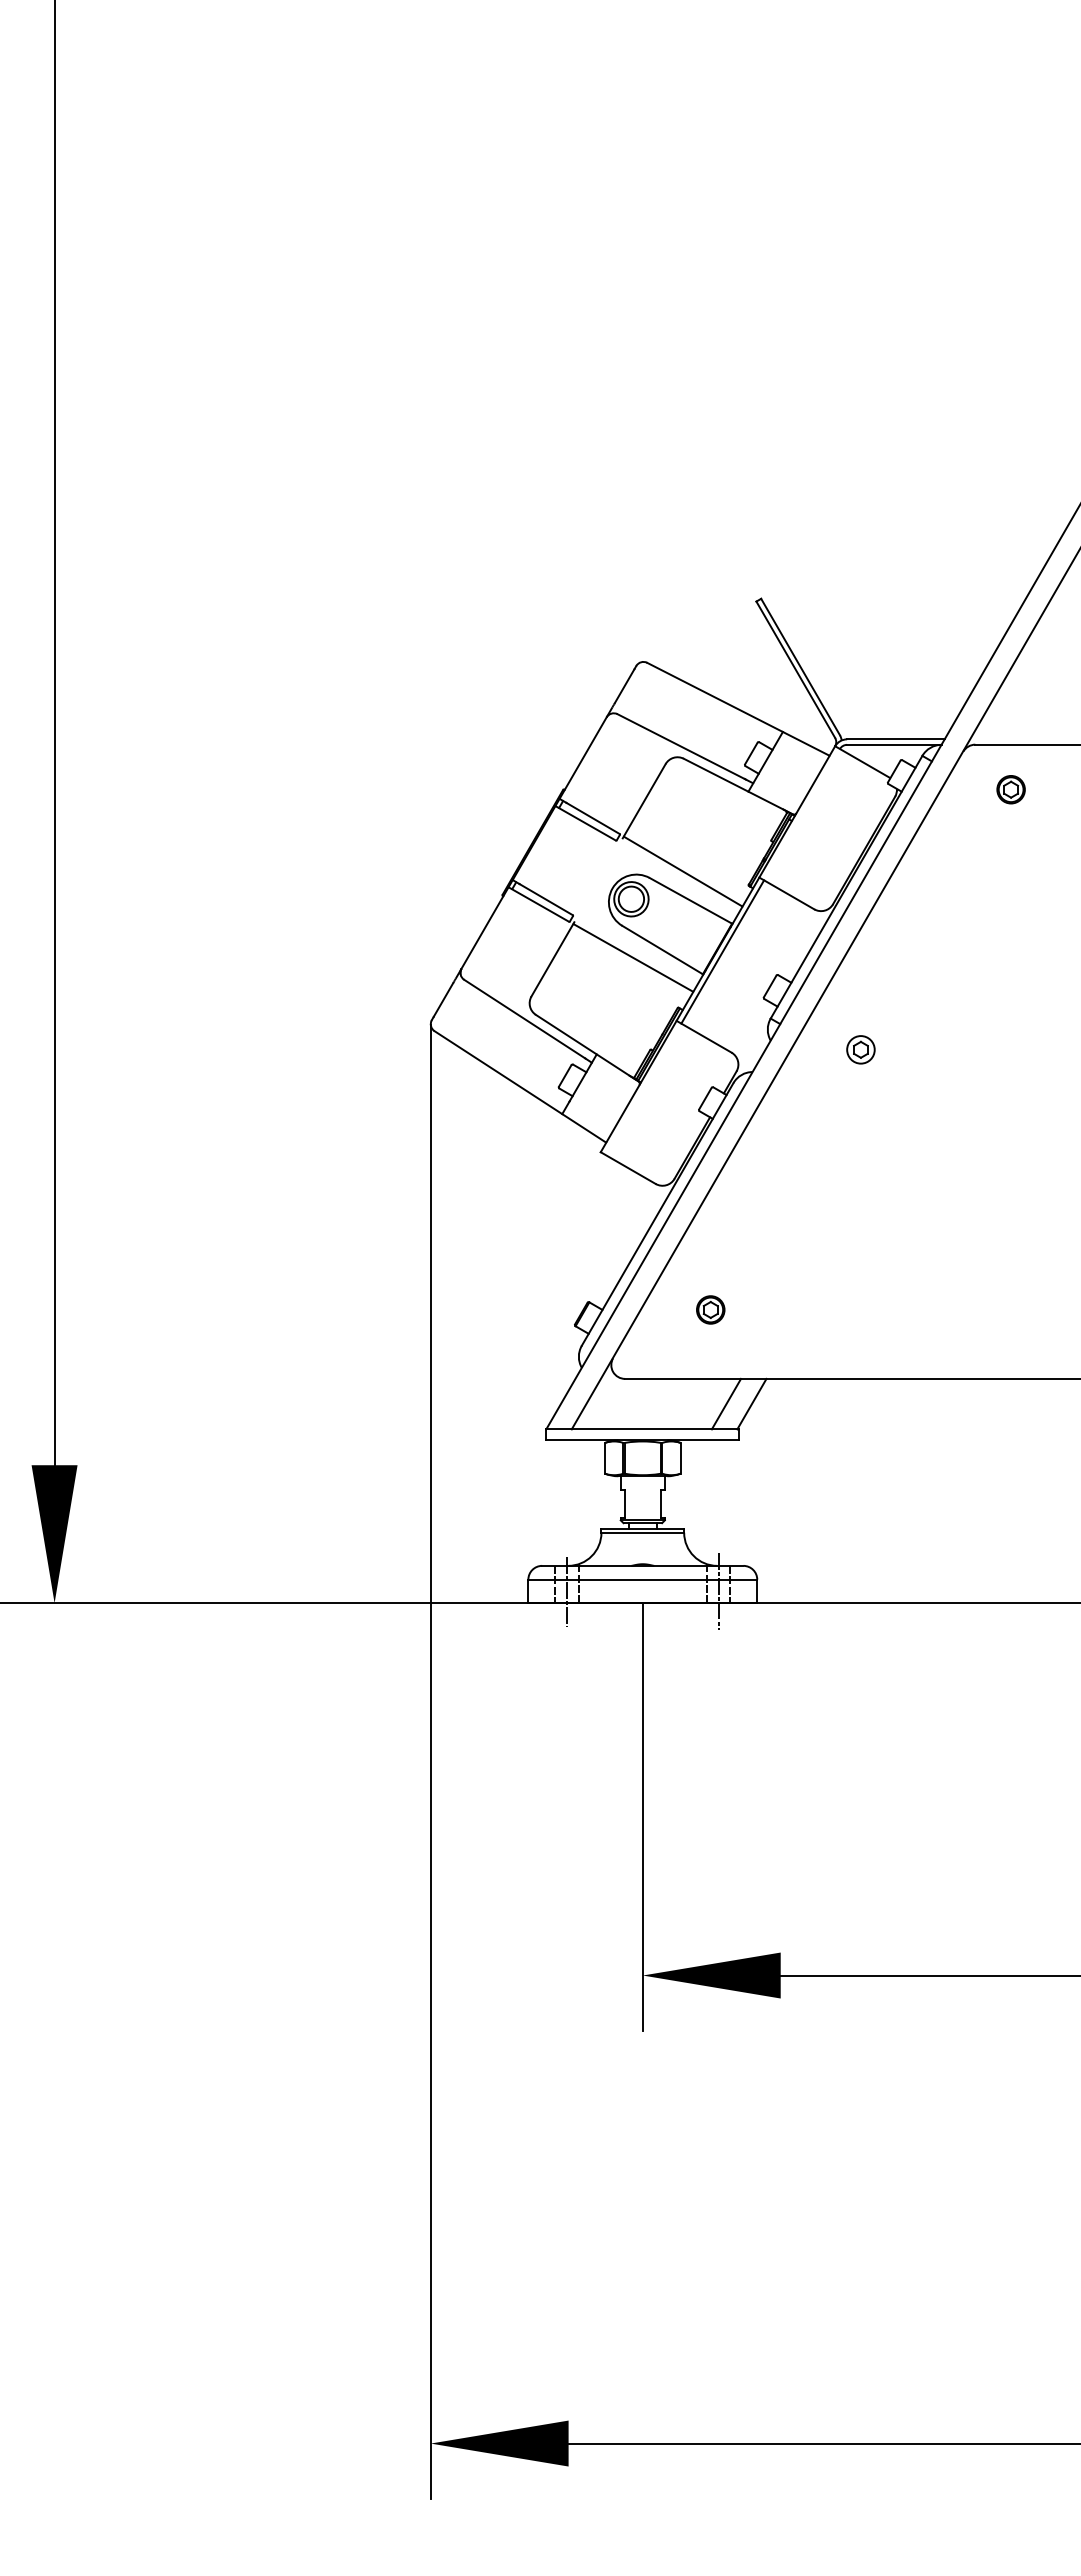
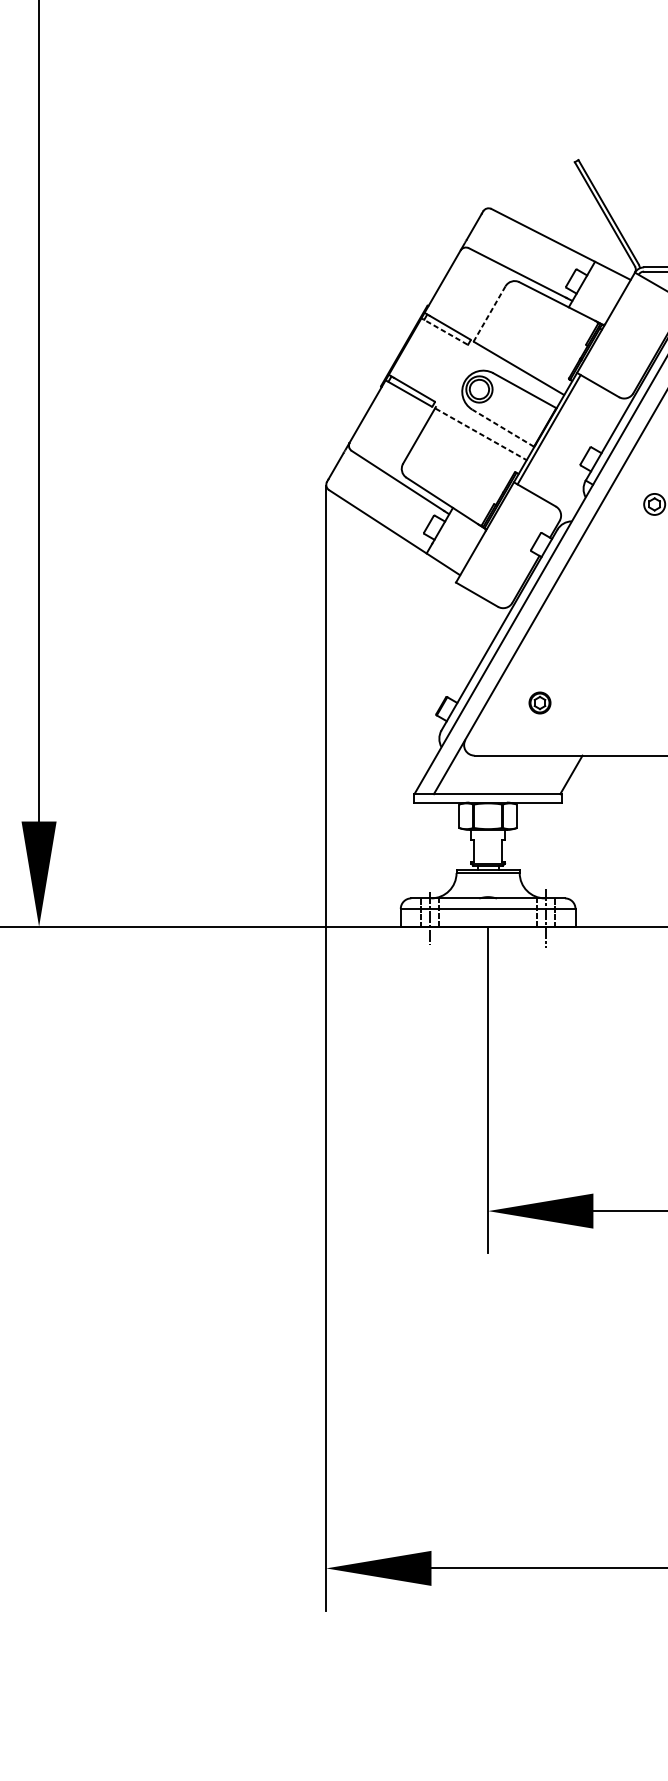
line: (644, 801) -> (489, 314), solid -> dashed
line: (585, 823) -> (444, 331), solid -> dashed
line: (662, 949) -> (503, 427), solid -> dashed
line: (633, 958) -> (481, 434), solid -> dashed
line: (726, 1403) -> (552, 774), removed

